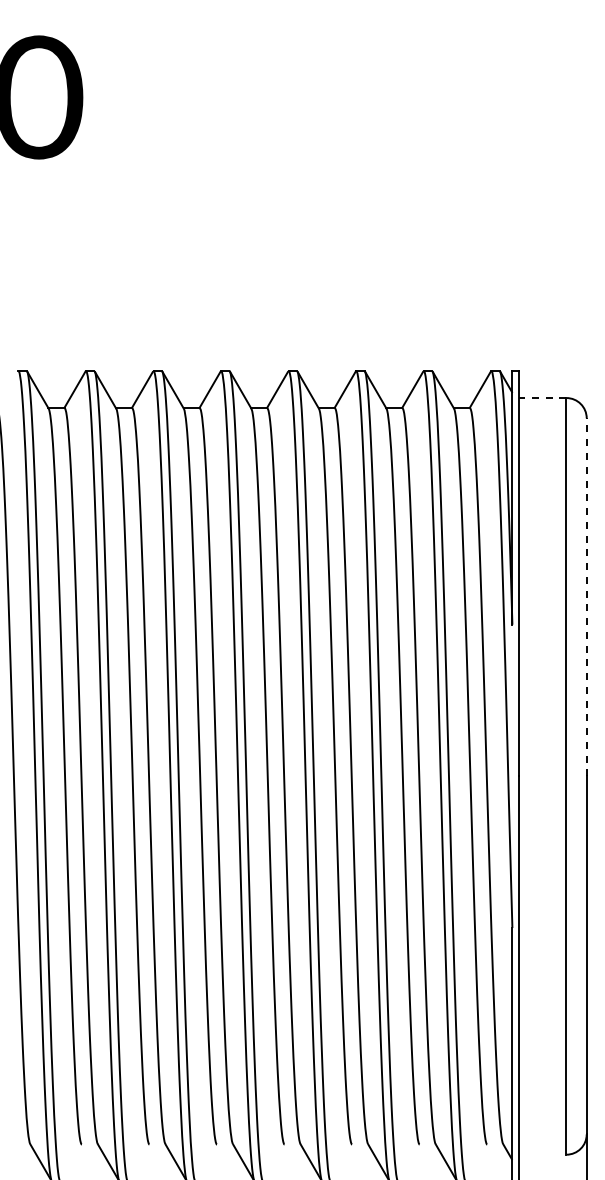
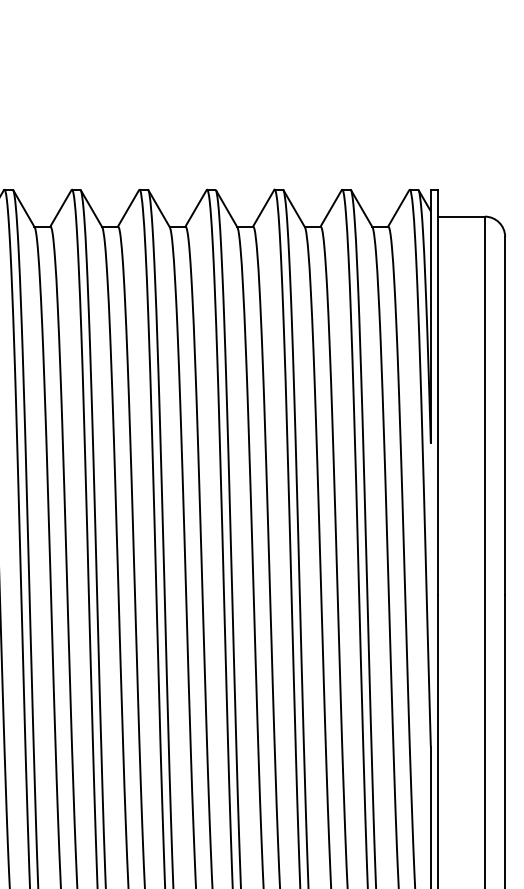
line: (542, 398) -> (460, 217), dashed -> solid
line: (586, 596) -> (504, 415), dashed -> solid

